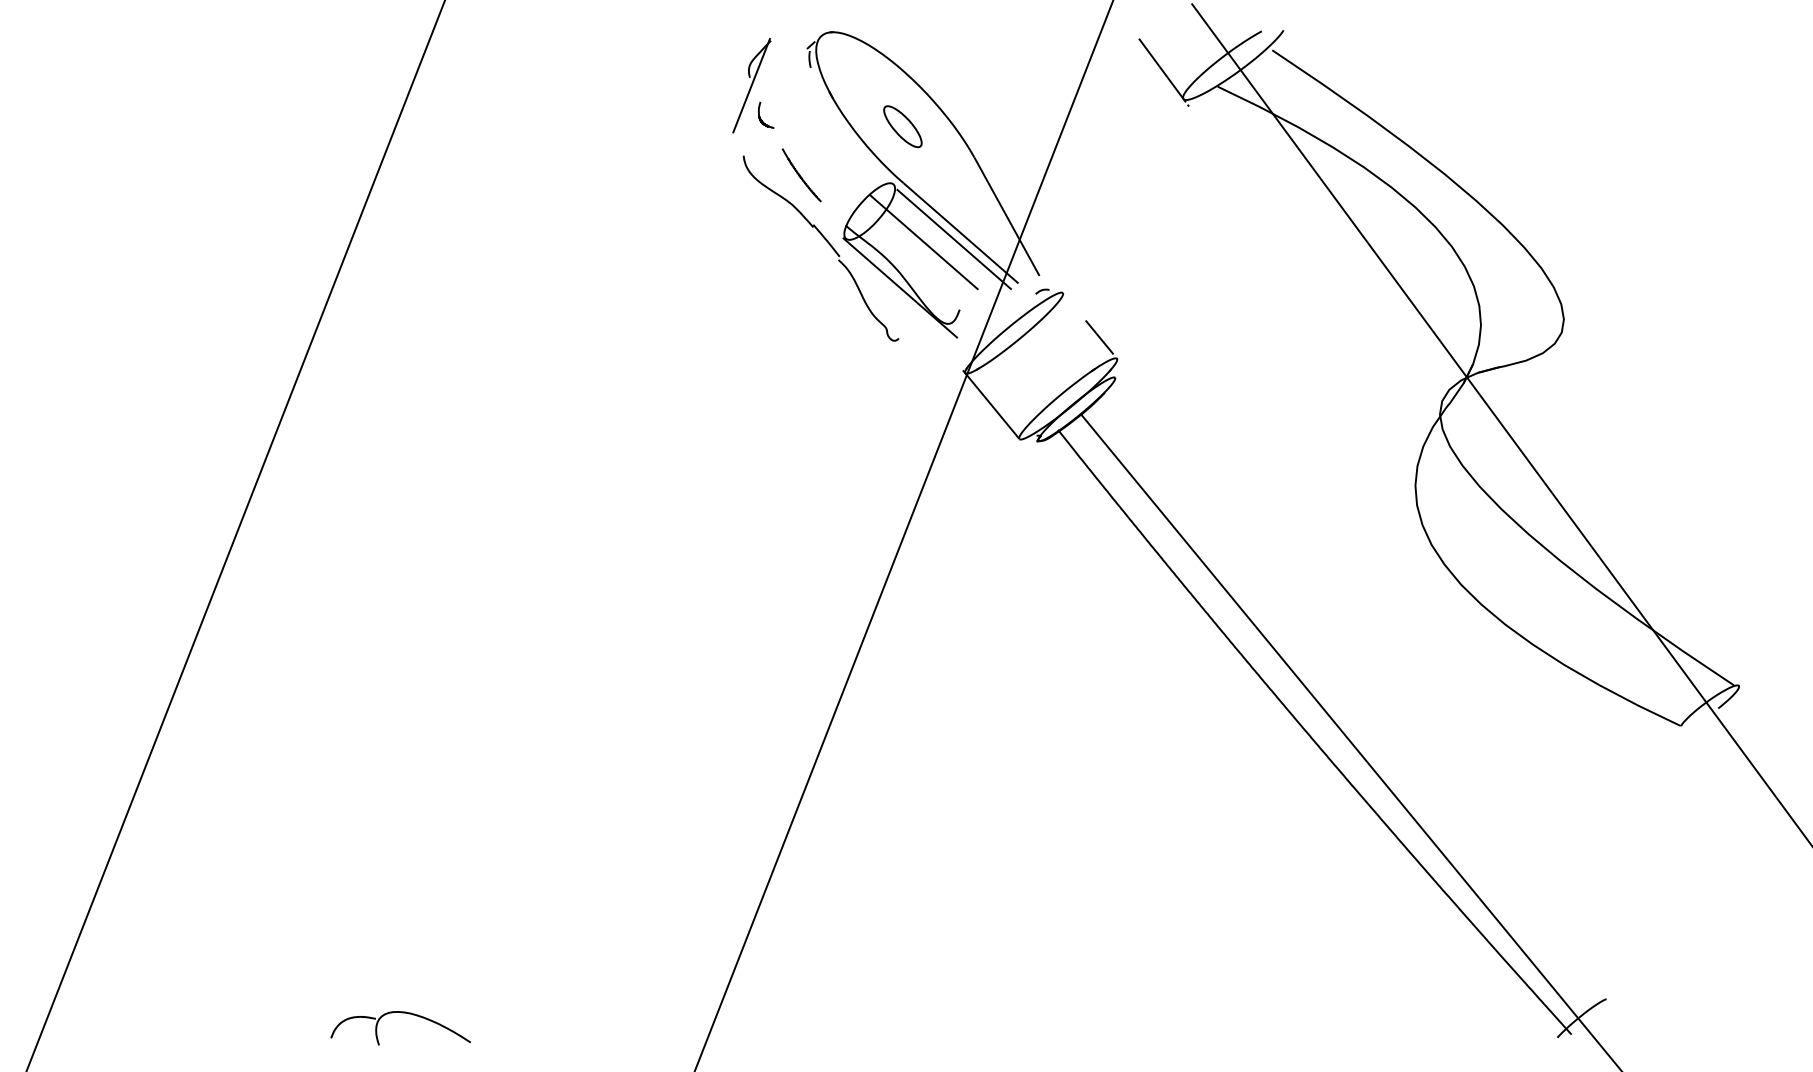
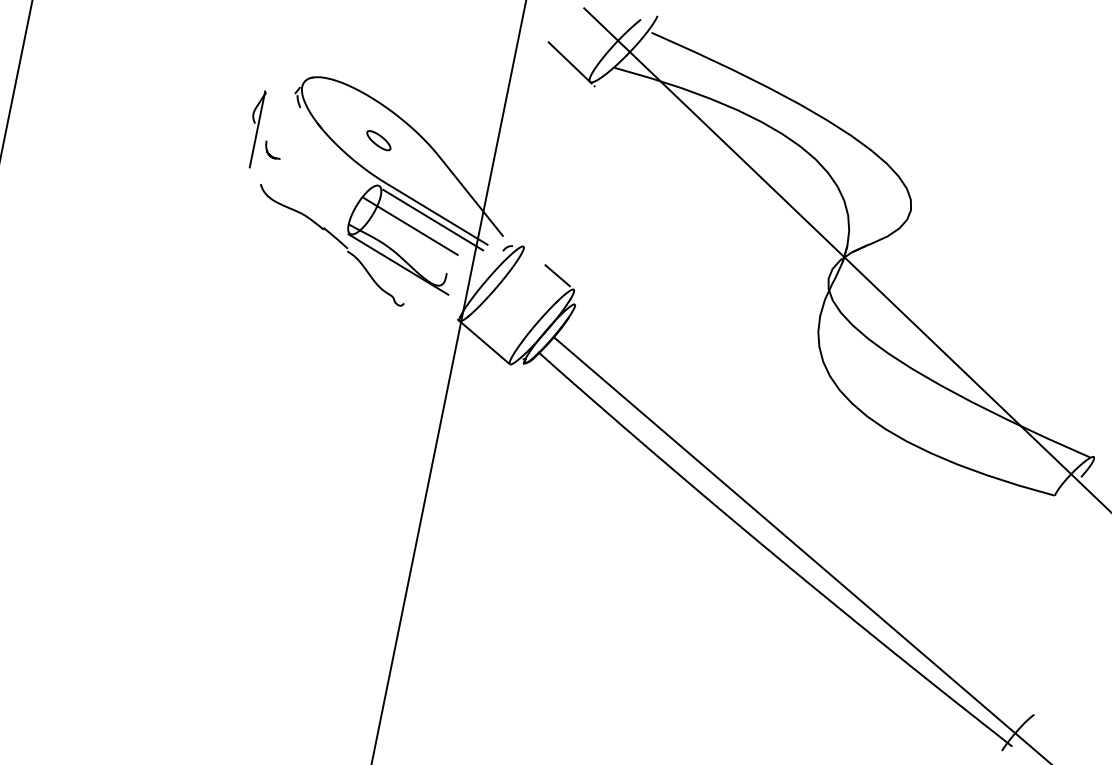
part: (902, 126) -> (378, 140), size x0.7
curve: (800, 175) -> (306, 191), removed

